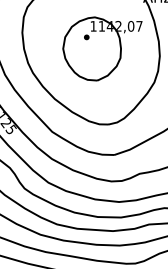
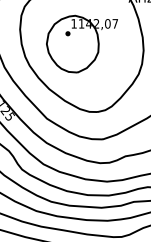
part: (101, 48) -> (81, 43), moved

